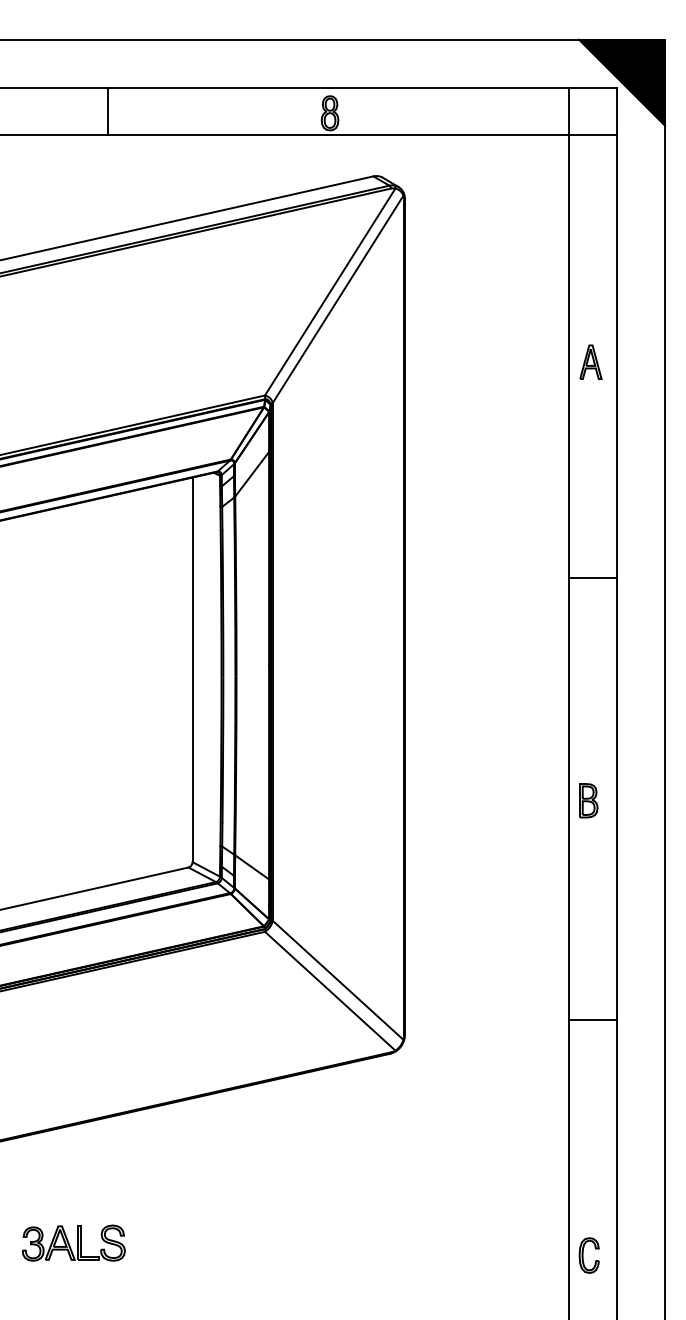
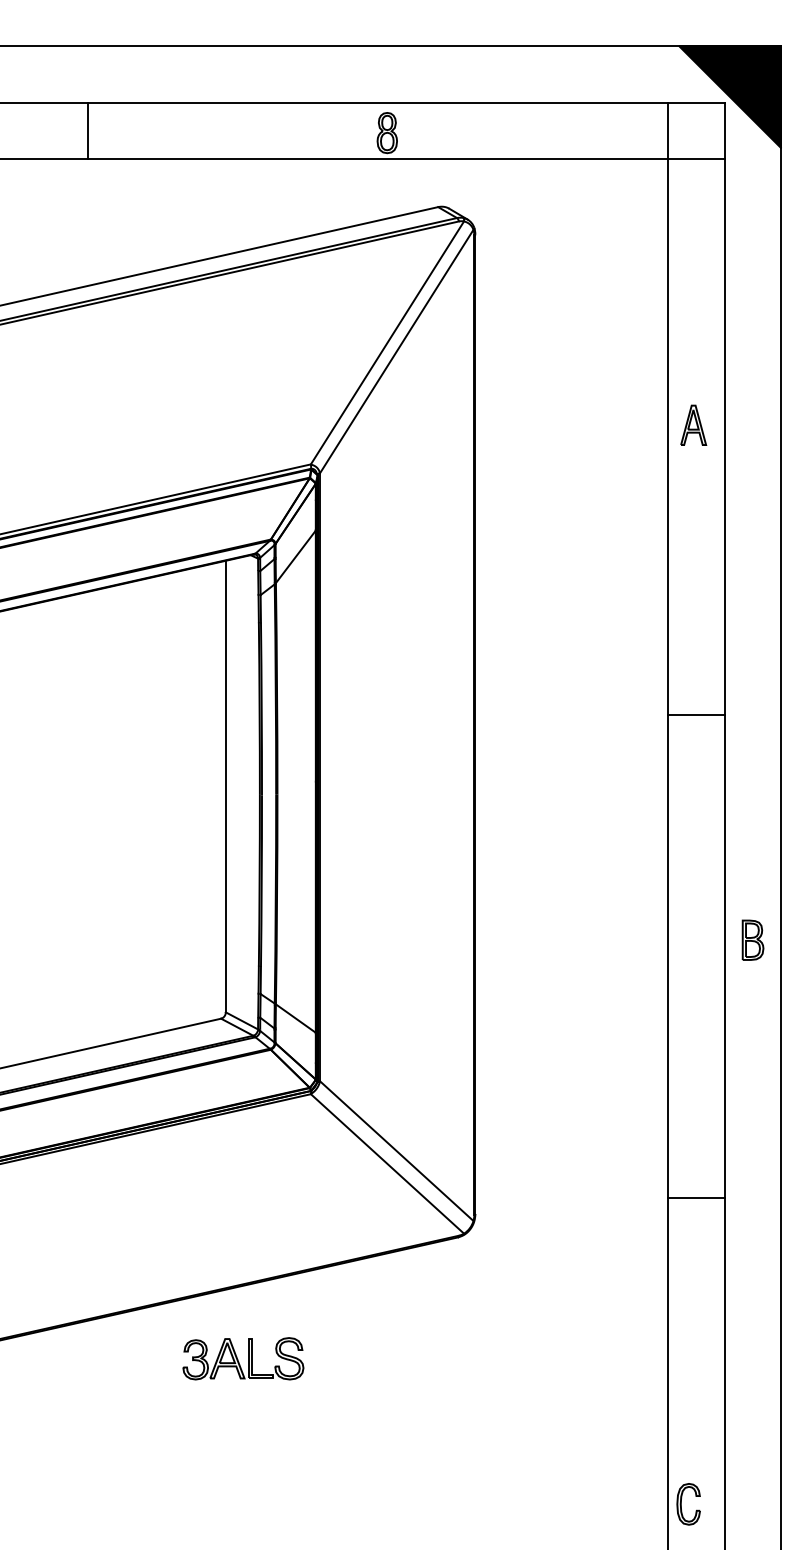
line: (107, 111) -> (87, 130), moved
line: (593, 577) -> (696, 714), moved
part: (588, 800) -> (752, 939), moved
part: (73, 1242) -> (243, 1358), moved
part: (583, 1255) -> (681, 1504), moved

